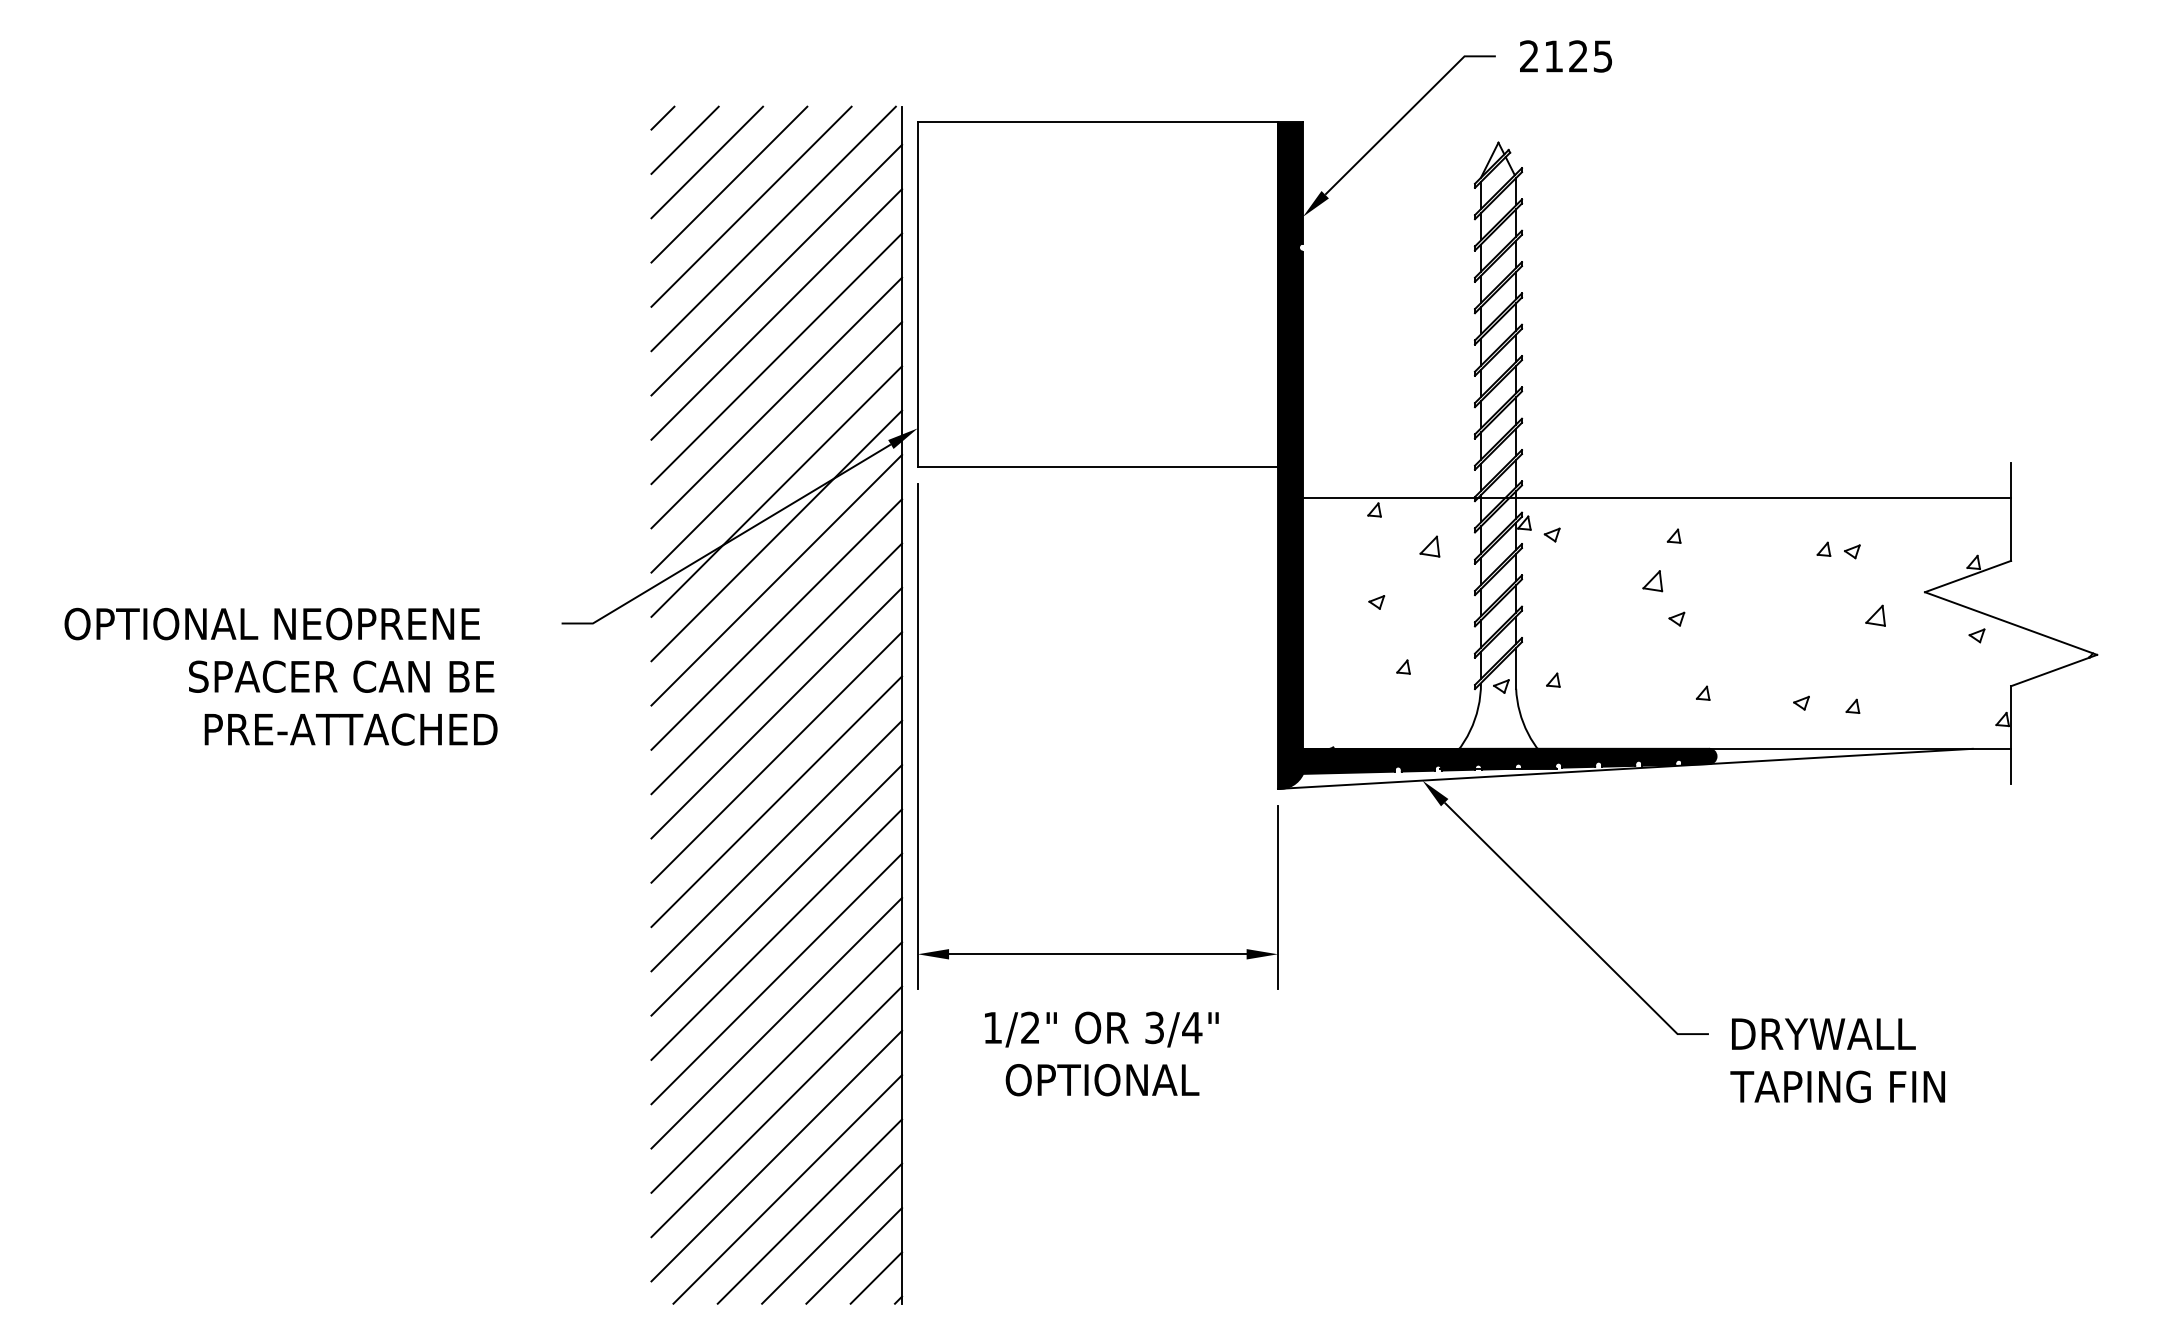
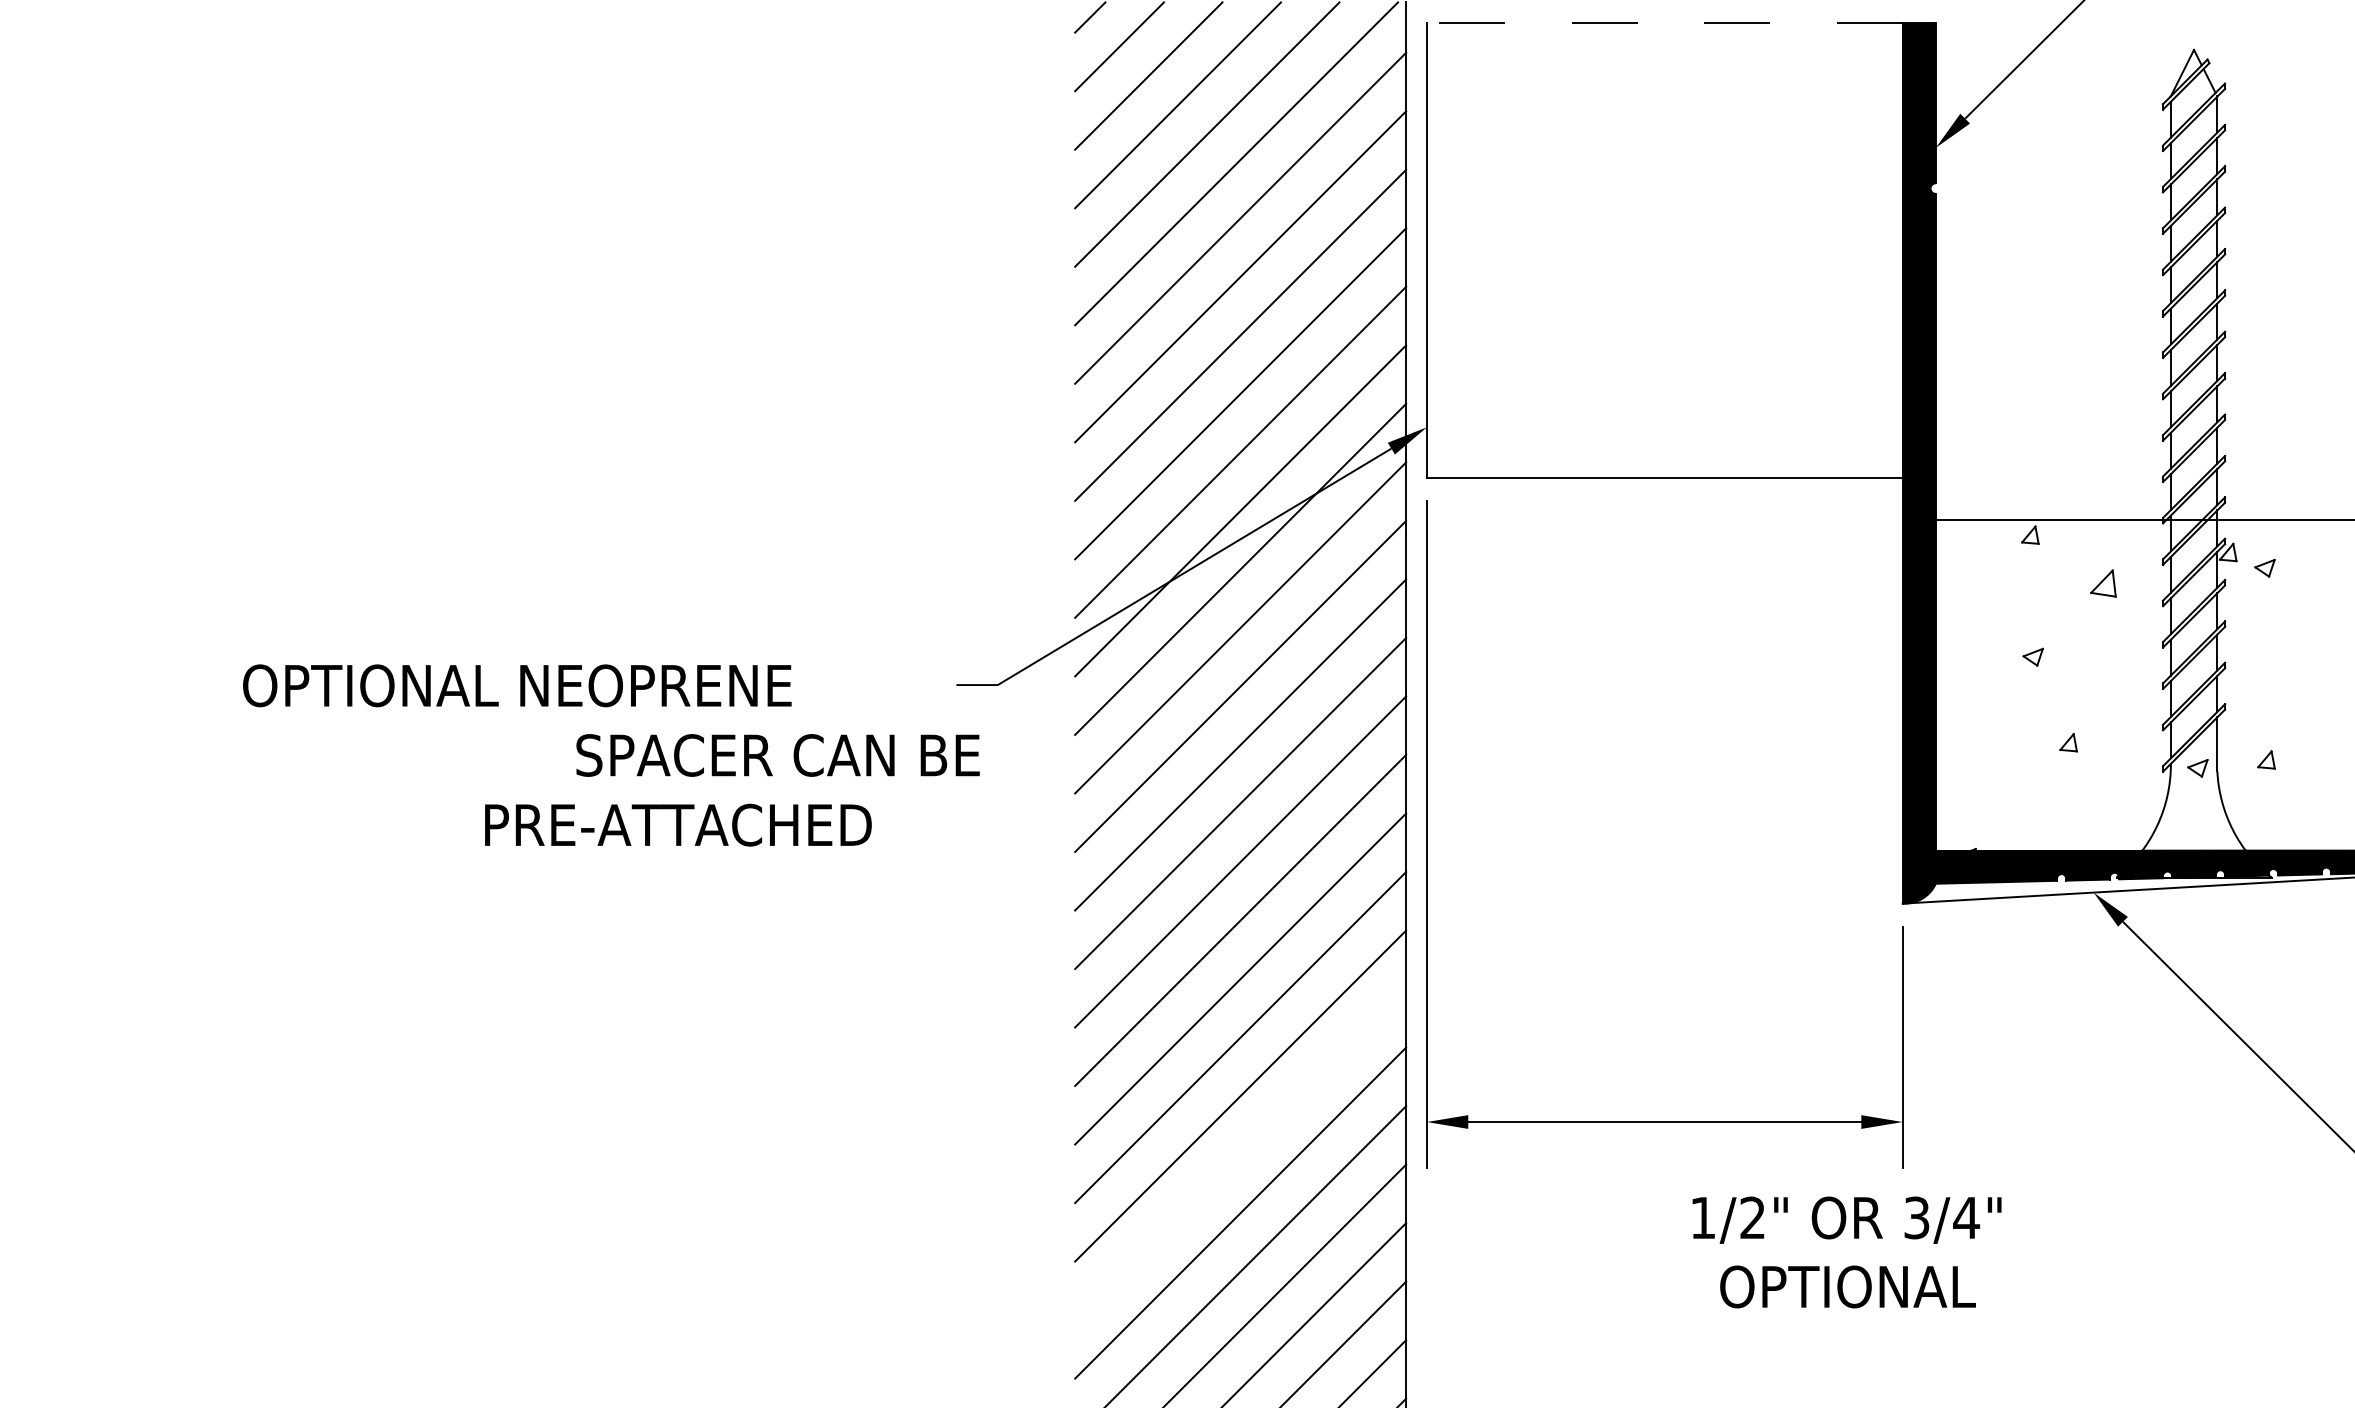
line: (1097, 122) -> (1664, 23), solid -> dashed
text: (271, 623) -> (516, 685), moved
text: (341, 676) -> (777, 755), moved
line: (776, 978) -> (1240, 1154), removed
text: (1101, 1053) -> (1846, 1251), moved

